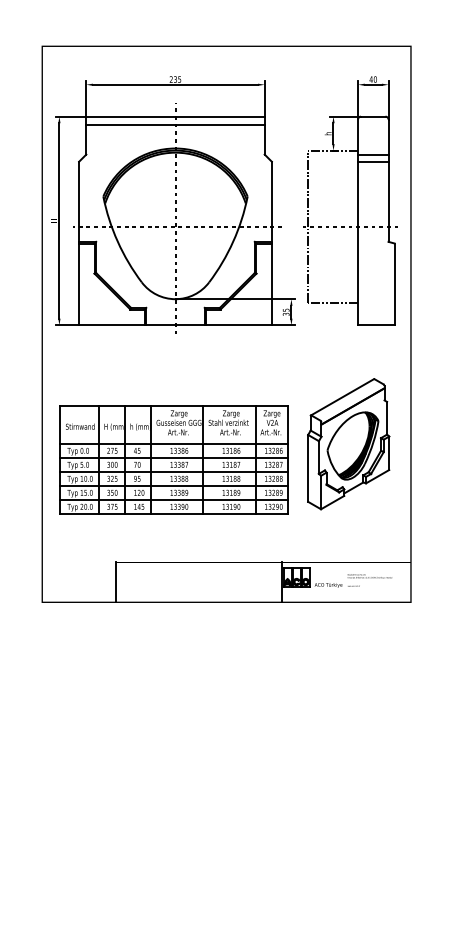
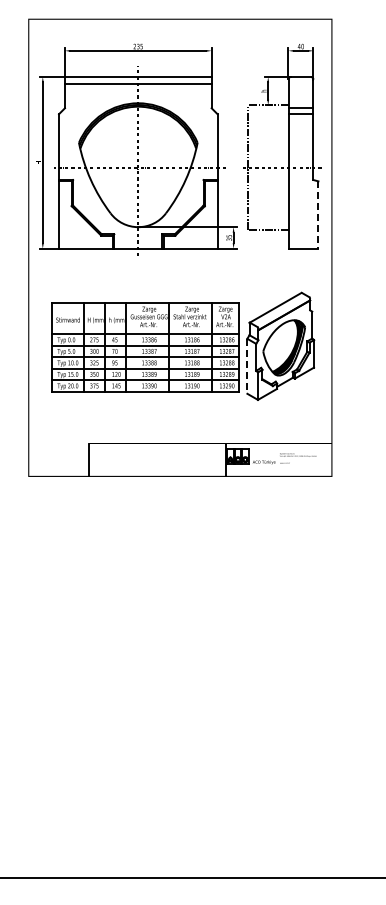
line: (394, 284) -> (318, 215), solid -> dashed
part: (174, 460) -> (145, 347), moved
line: (308, 468) -> (247, 366), solid -> dashed

